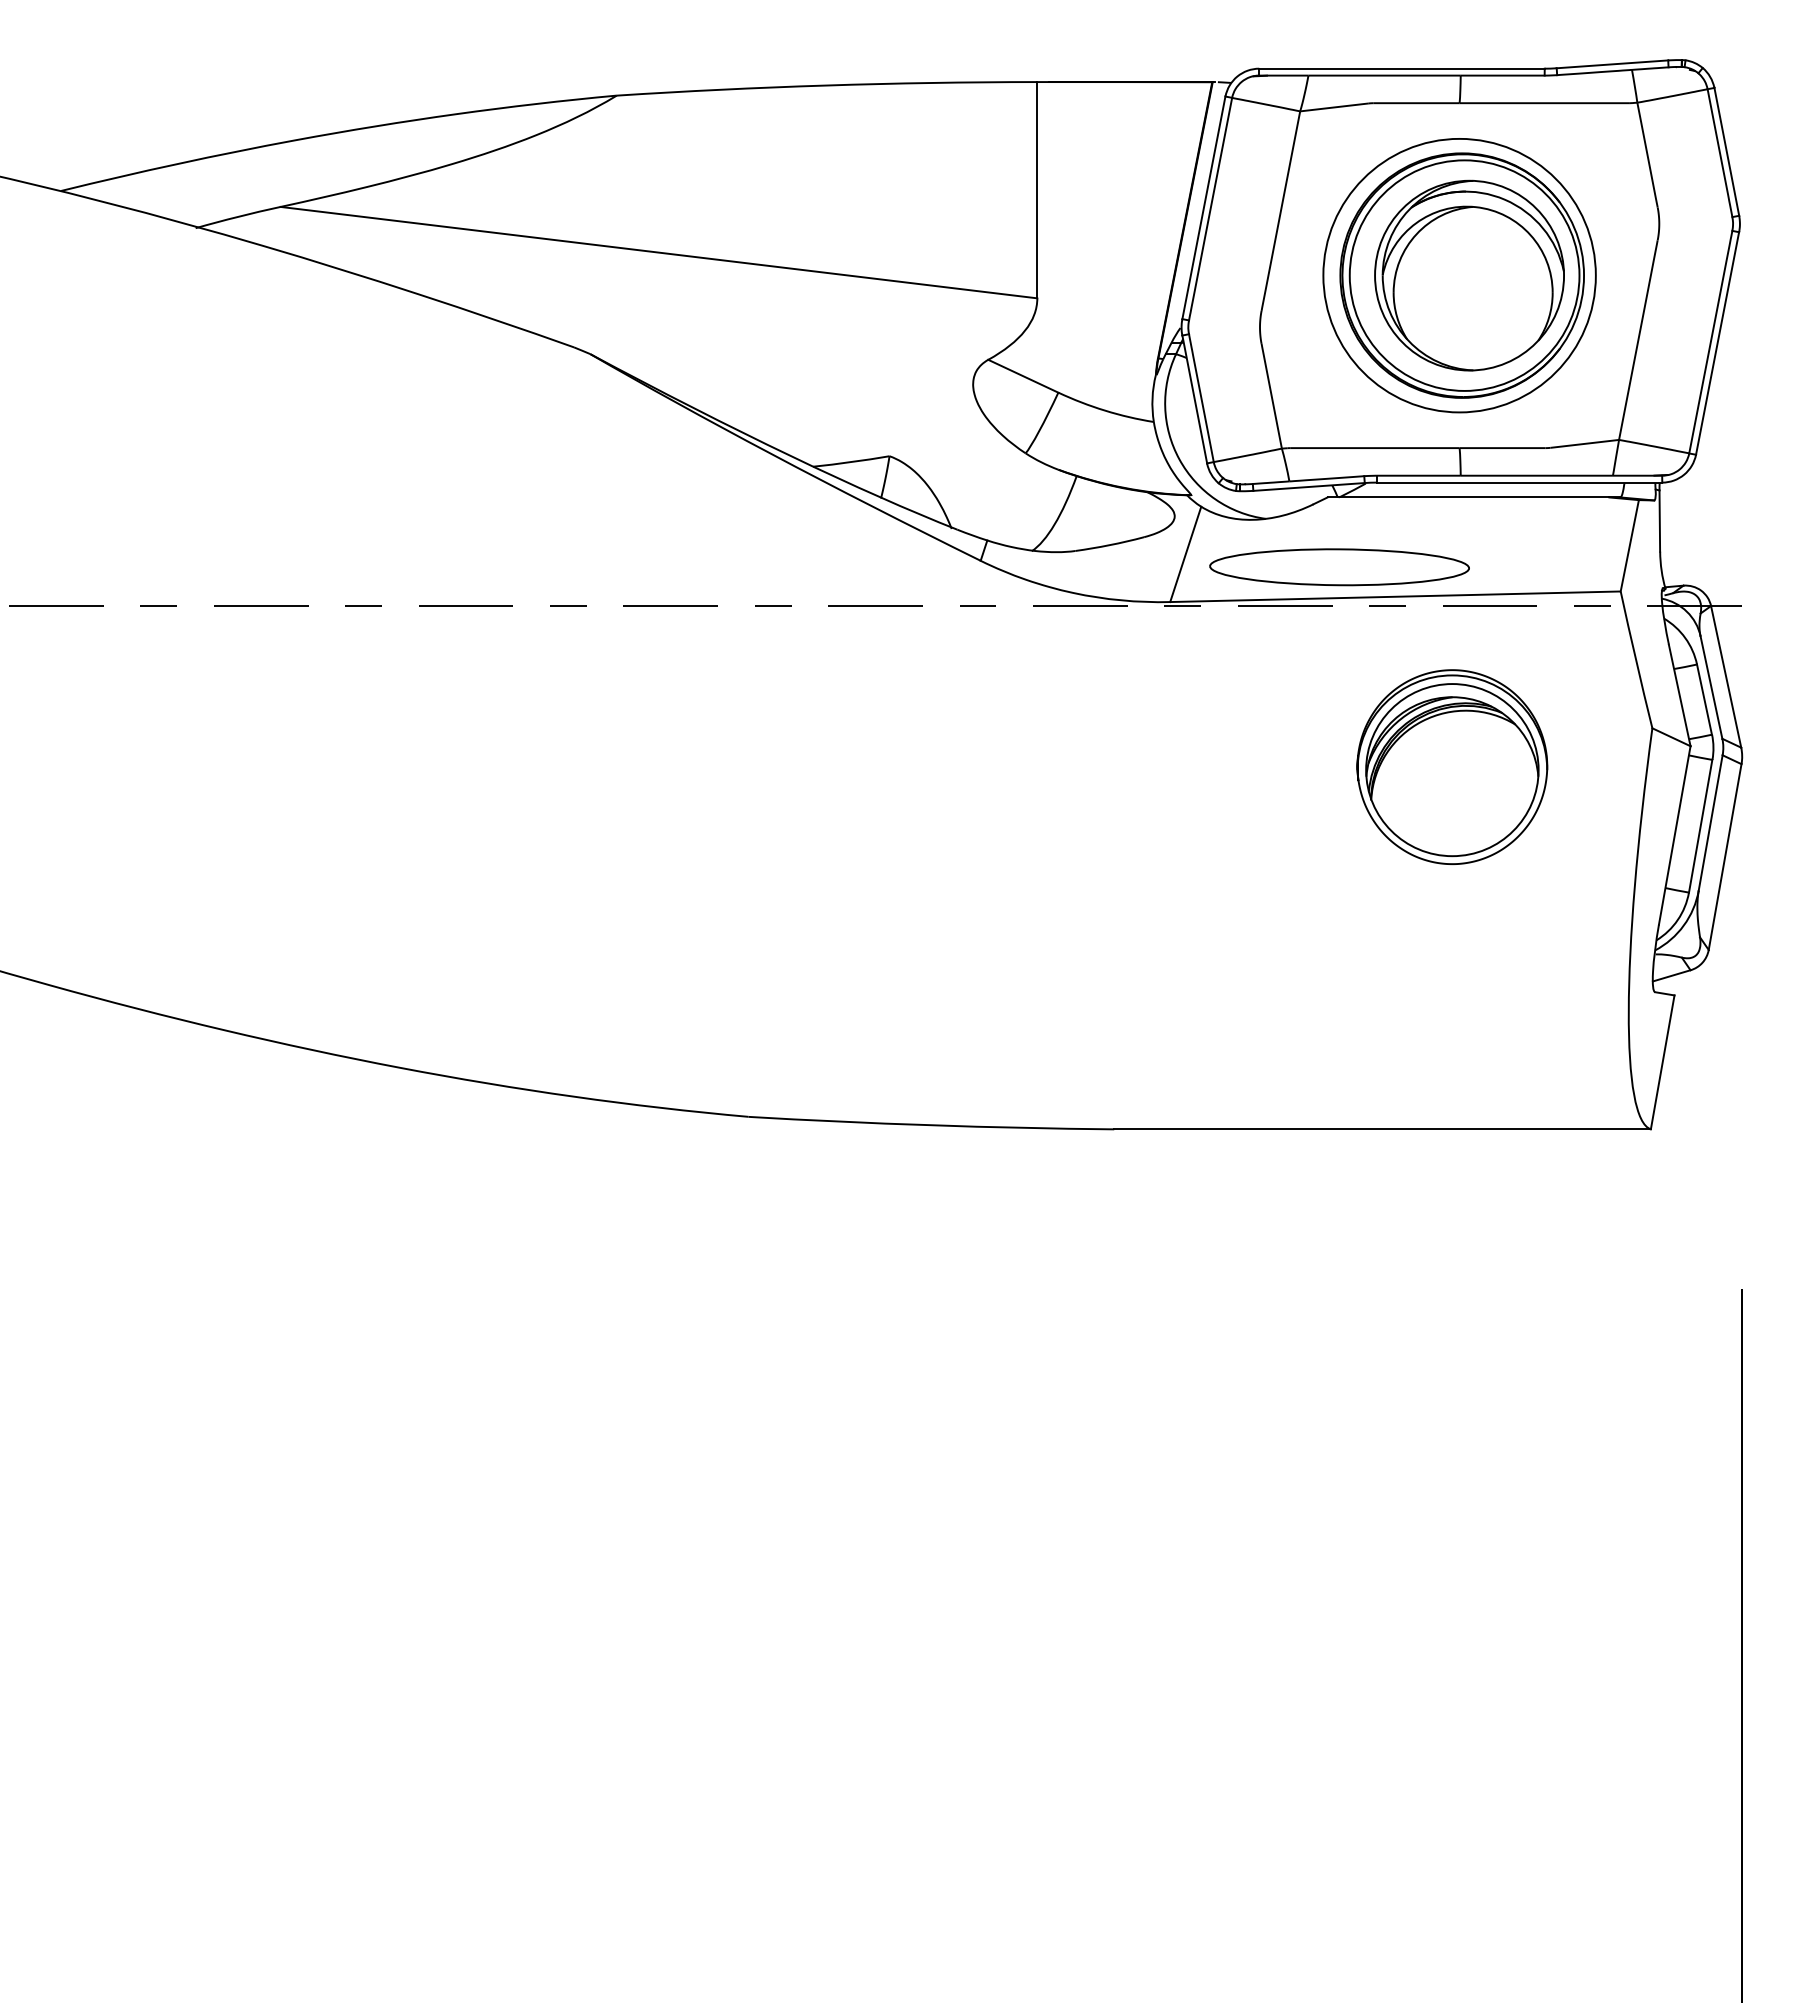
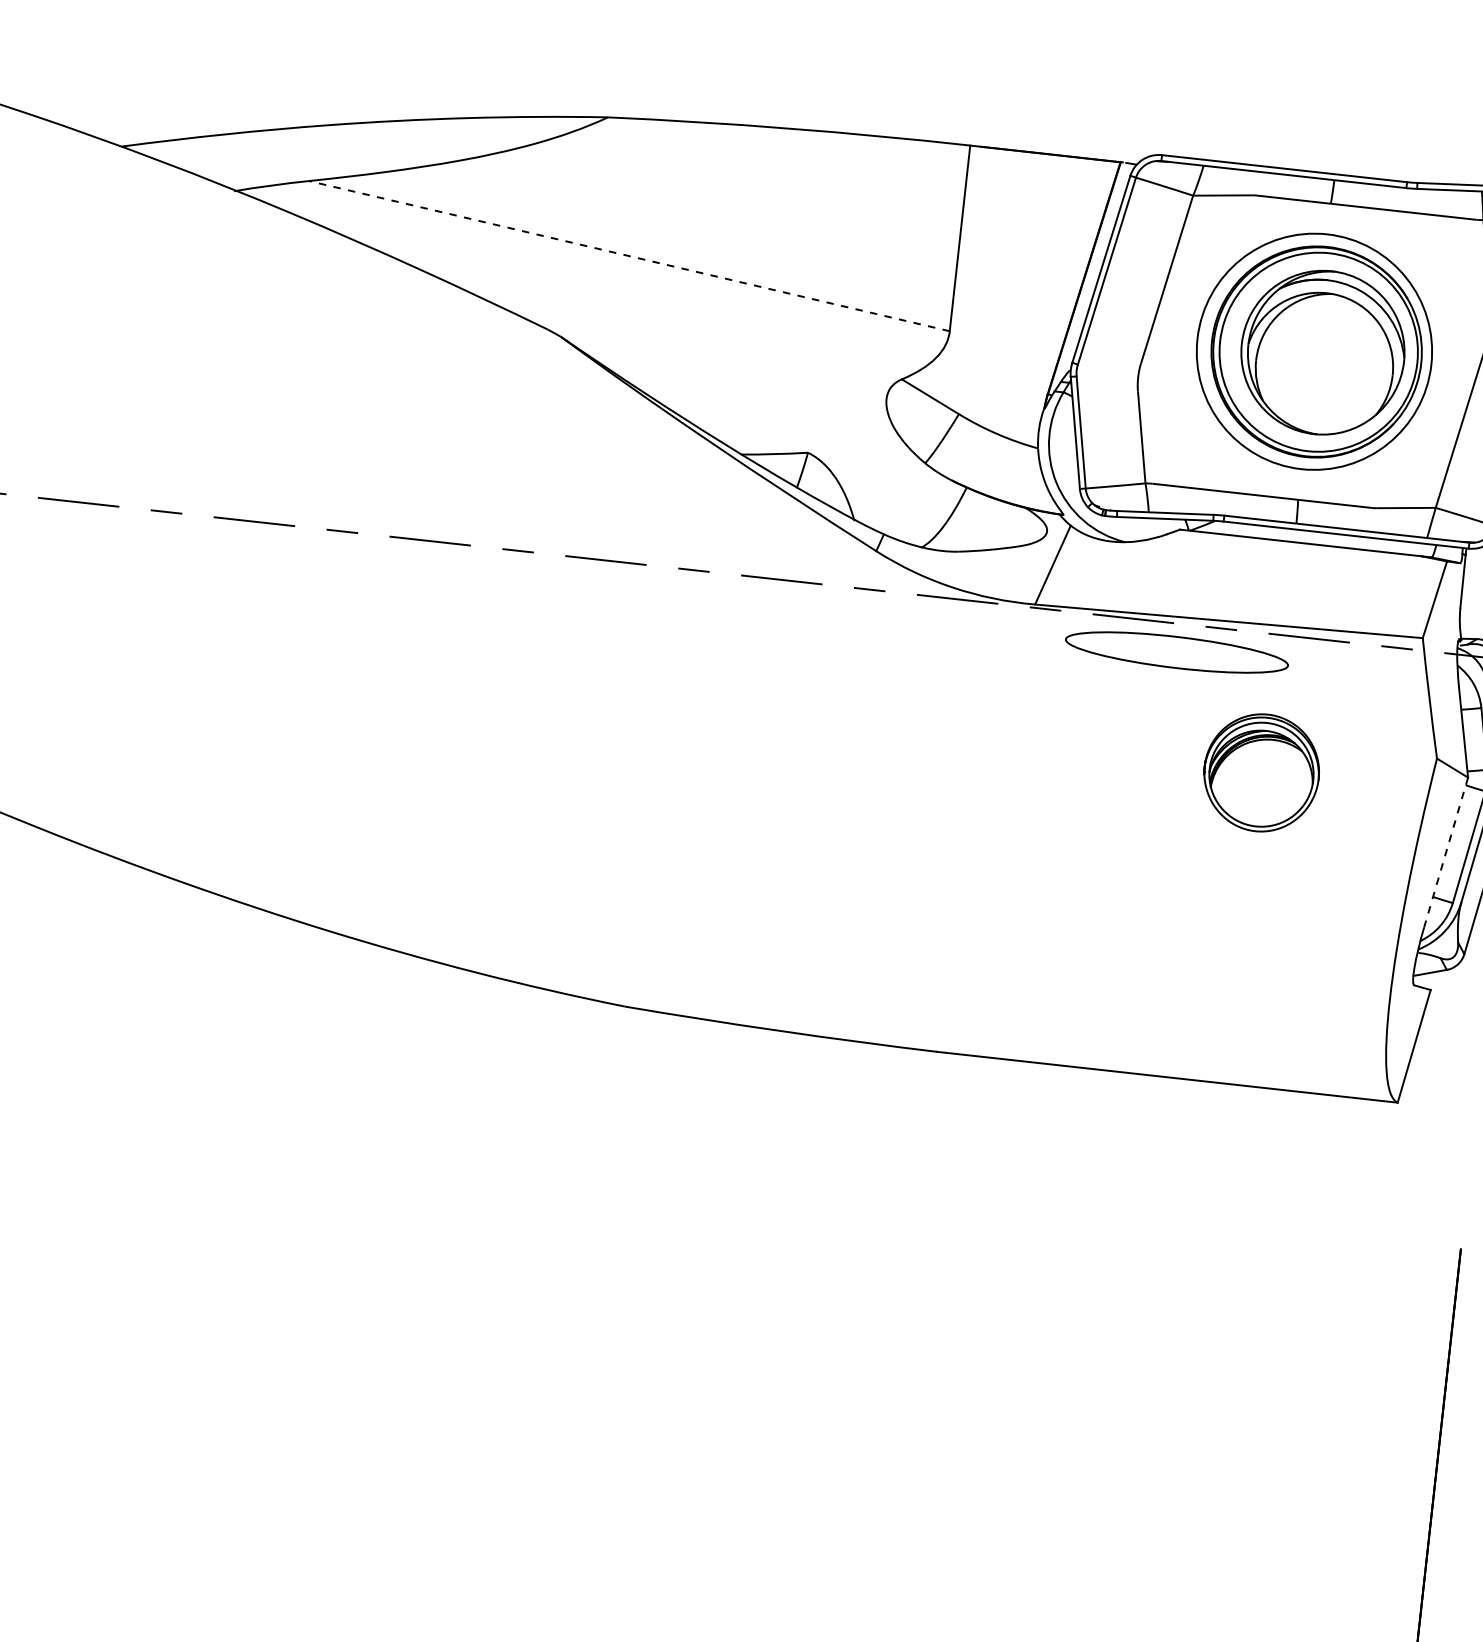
line: (658, 252) -> (628, 255), solid -> dashed
part: (1339, 567) -> (1176, 652), moved
part: (1452, 766) -> (1261, 772), size x0.7
line: (1674, 835) -> (1445, 852), solid -> dashed

